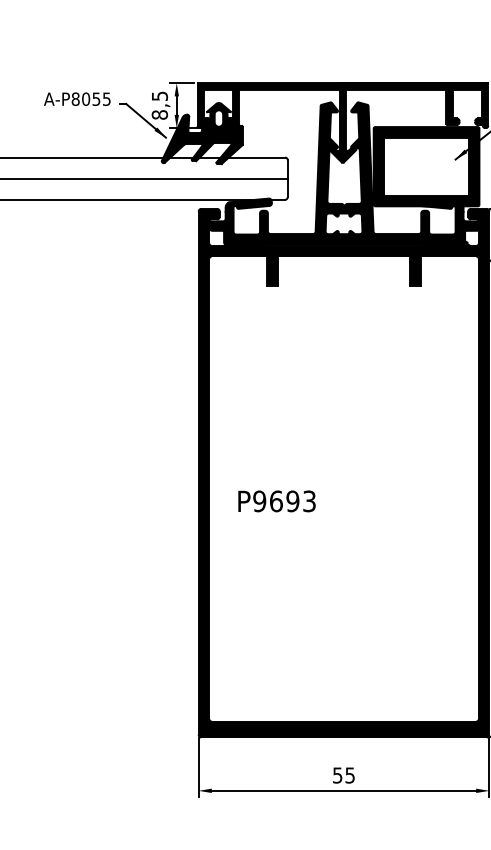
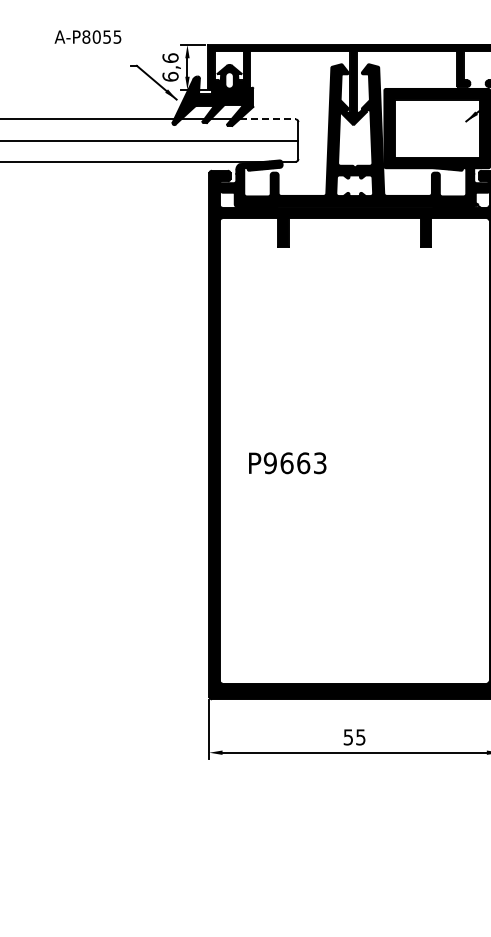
text: (76, 98) -> (87, 36), moved
text: (159, 105) -> (170, 67), 8,5 -> 6,6
line: (257, 157) -> (268, 119), solid -> dashed
text: (292, 501) -> (303, 463), P9693 -> P9663

